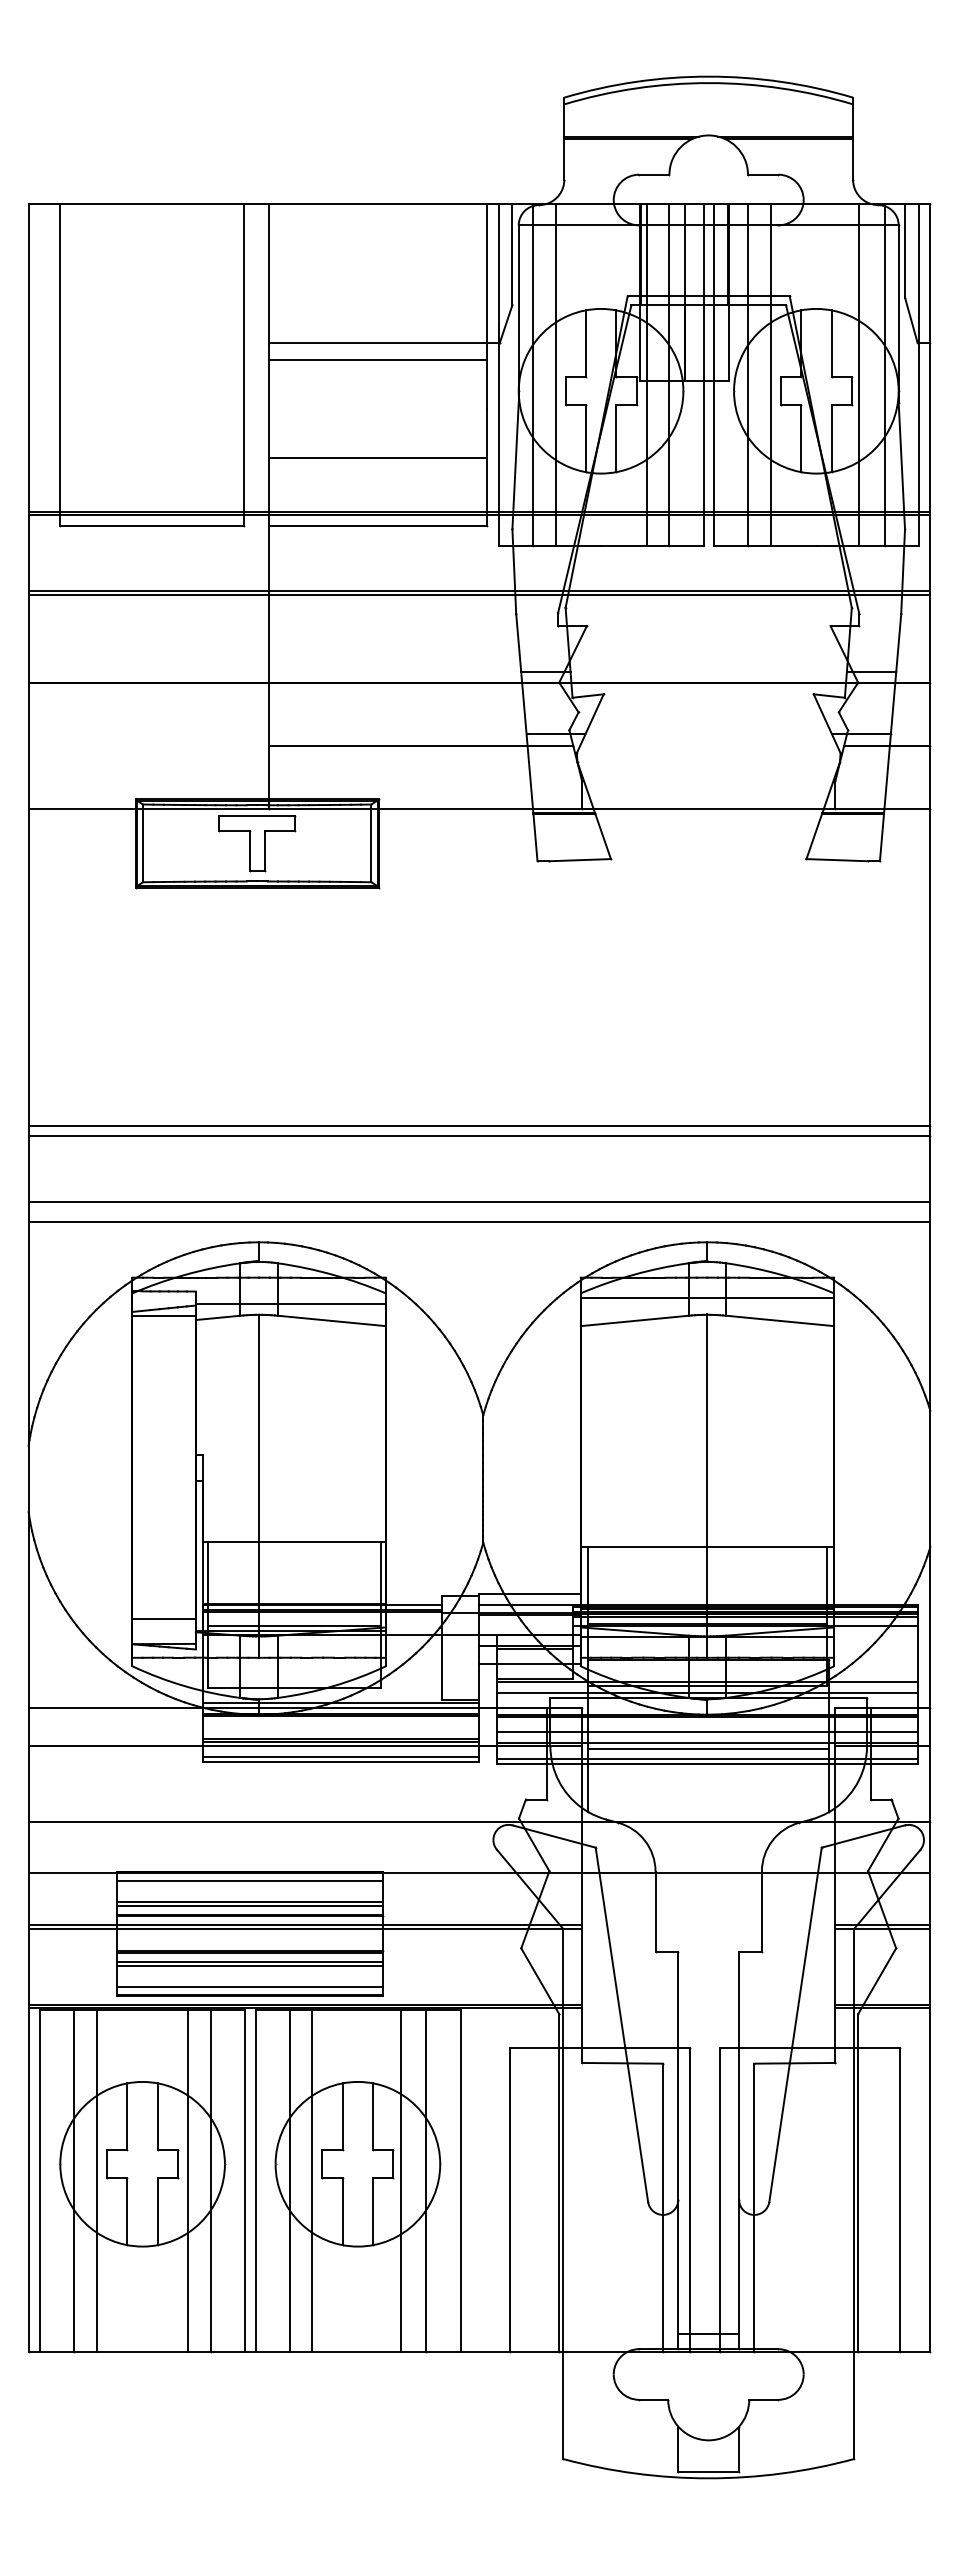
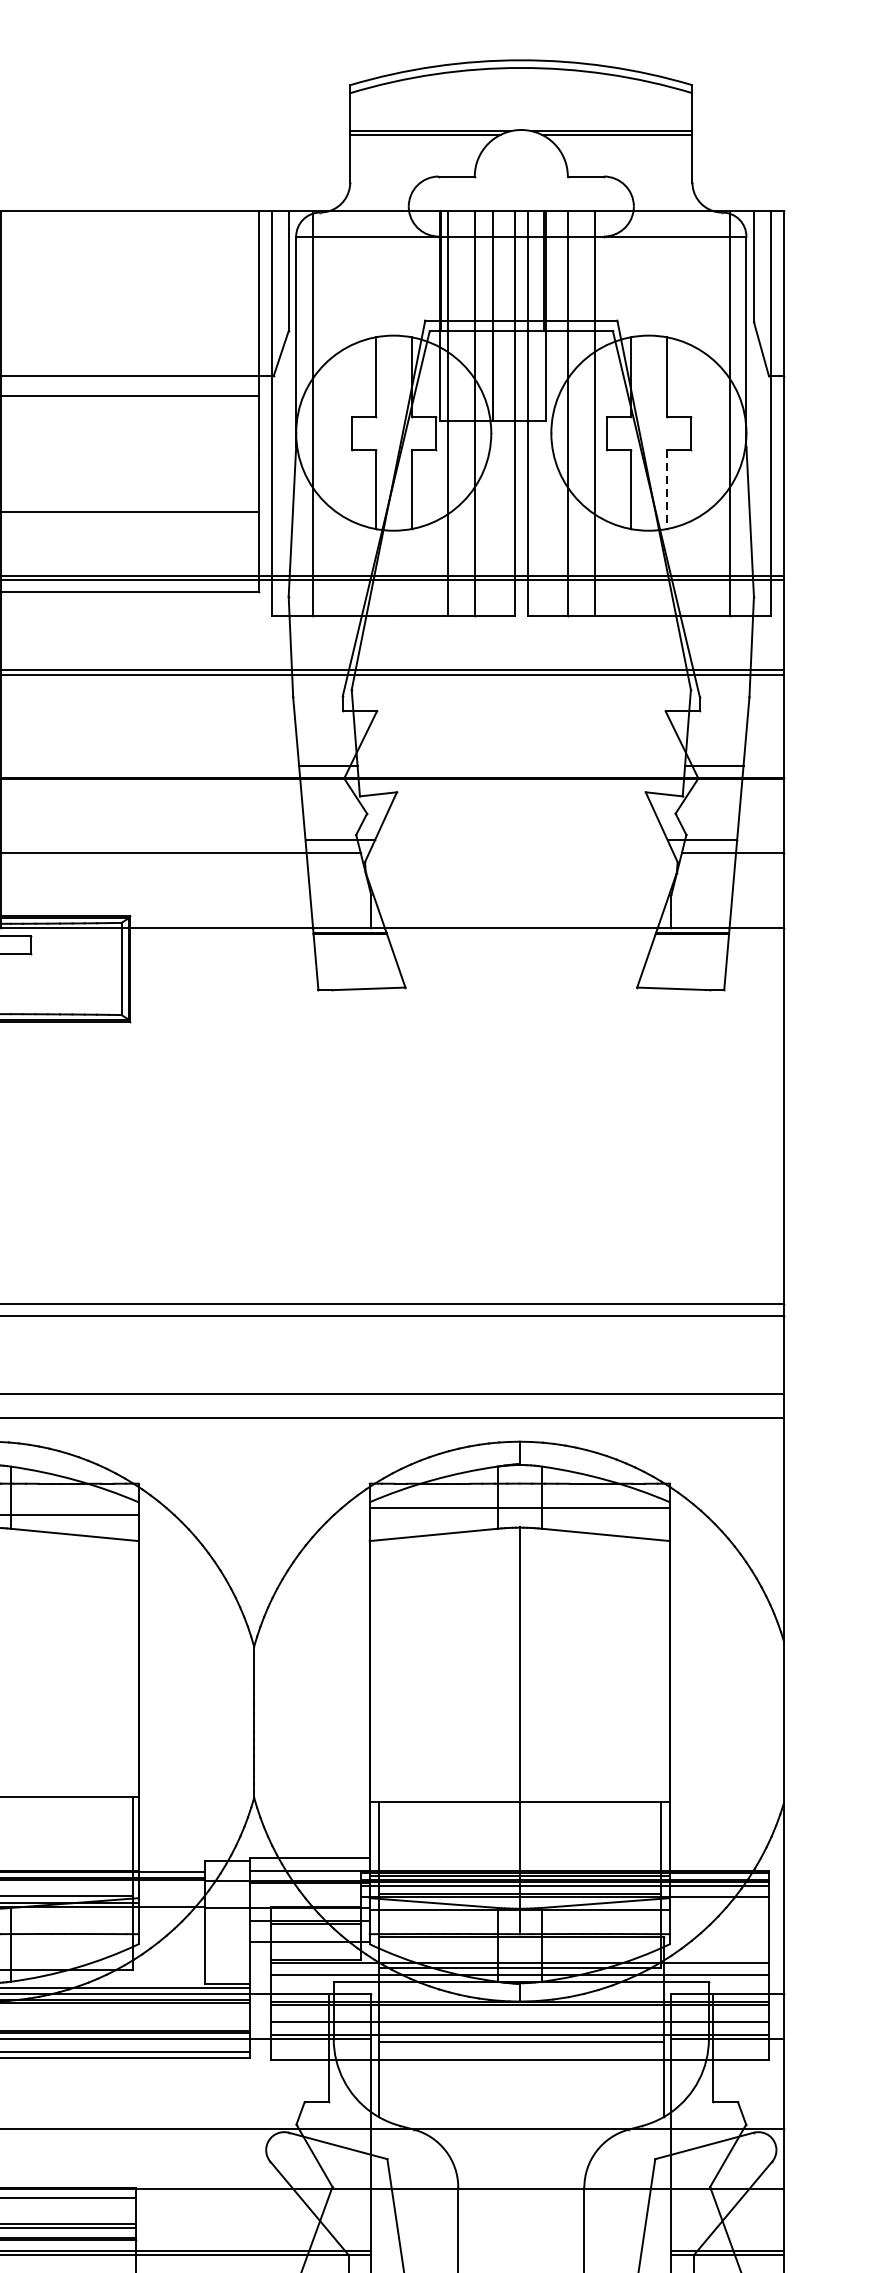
line: (555, 374) -> (339, 413), removed
line: (859, 374) -> (700, 413), removed
line: (831, 439) -> (666, 490), solid -> dashed
line: (707, 1759) -> (519, 2054), removed

